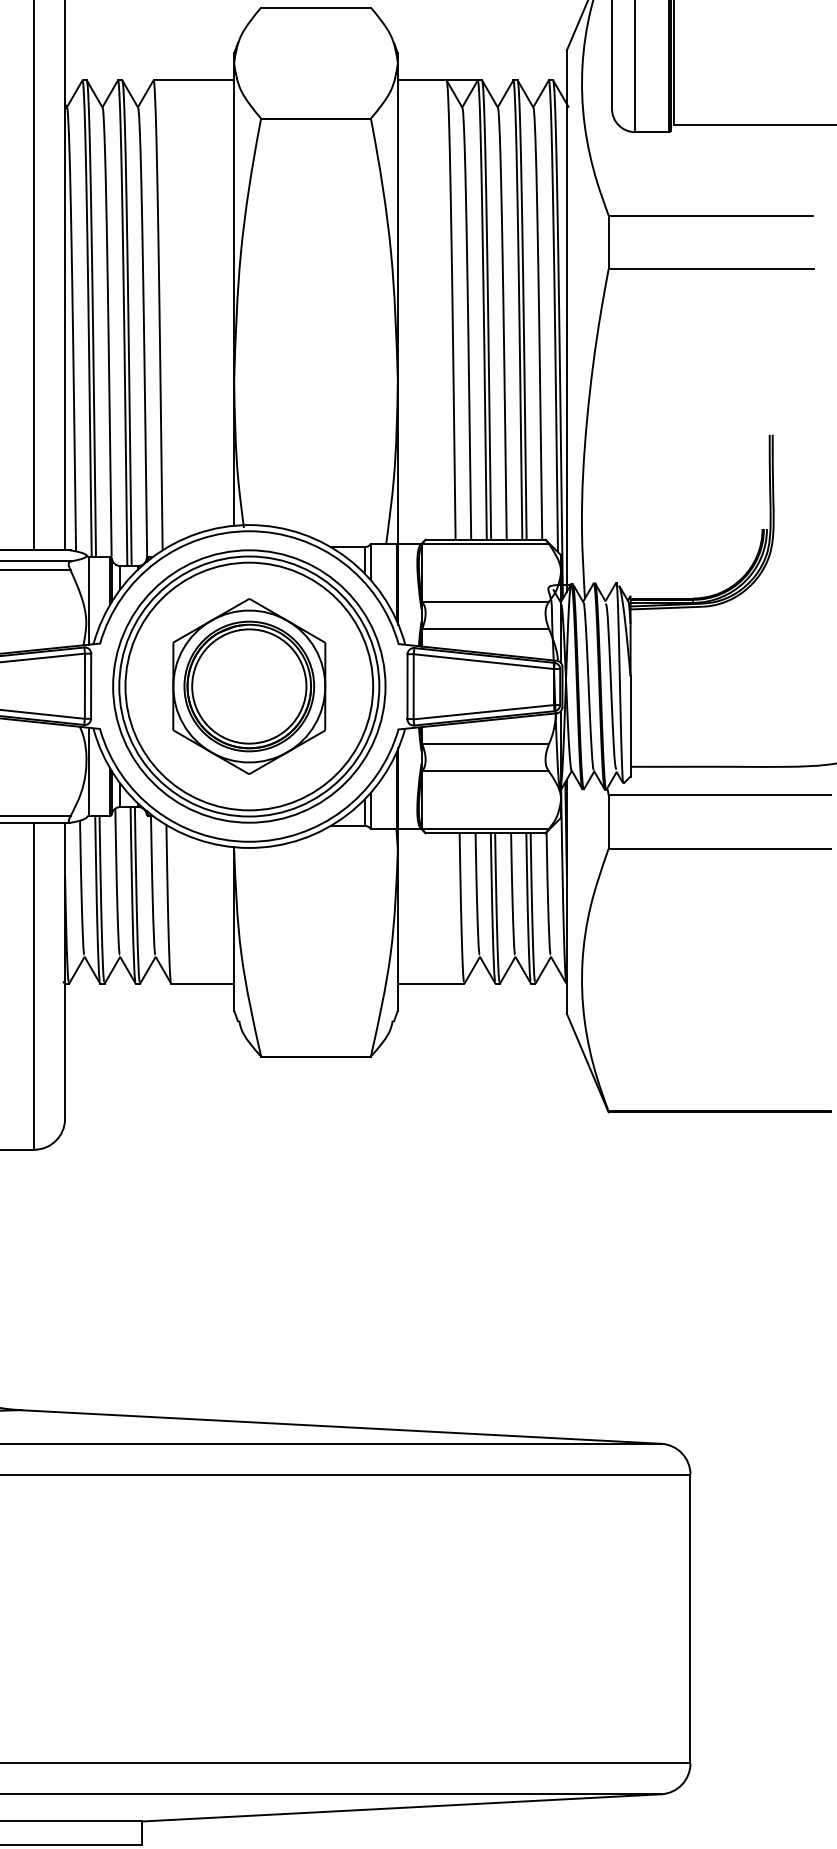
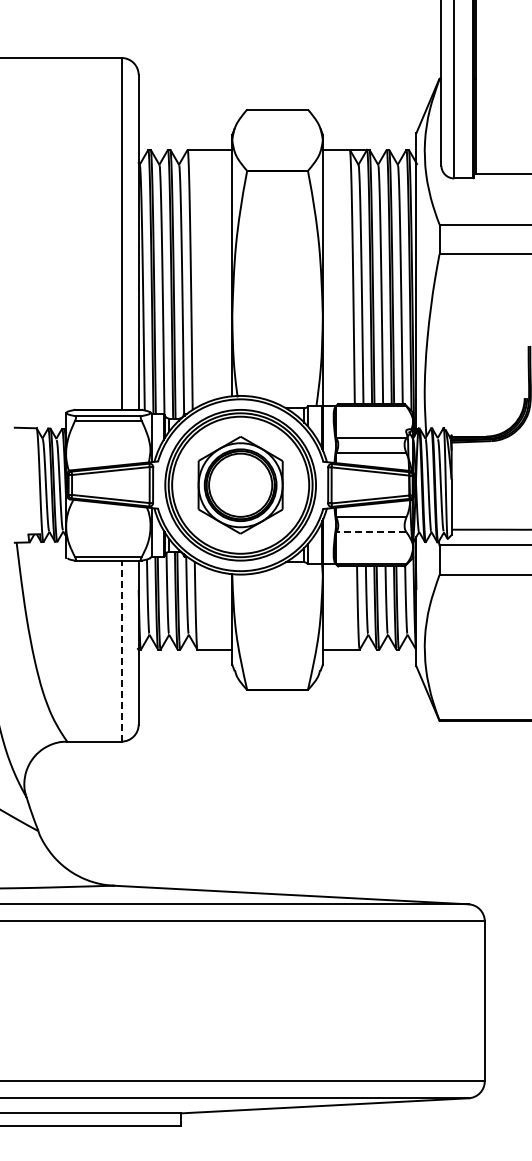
line: (483, 771) -> (370, 532), solid -> dashed
line: (33, 985) -> (121, 650), solid -> dashed

